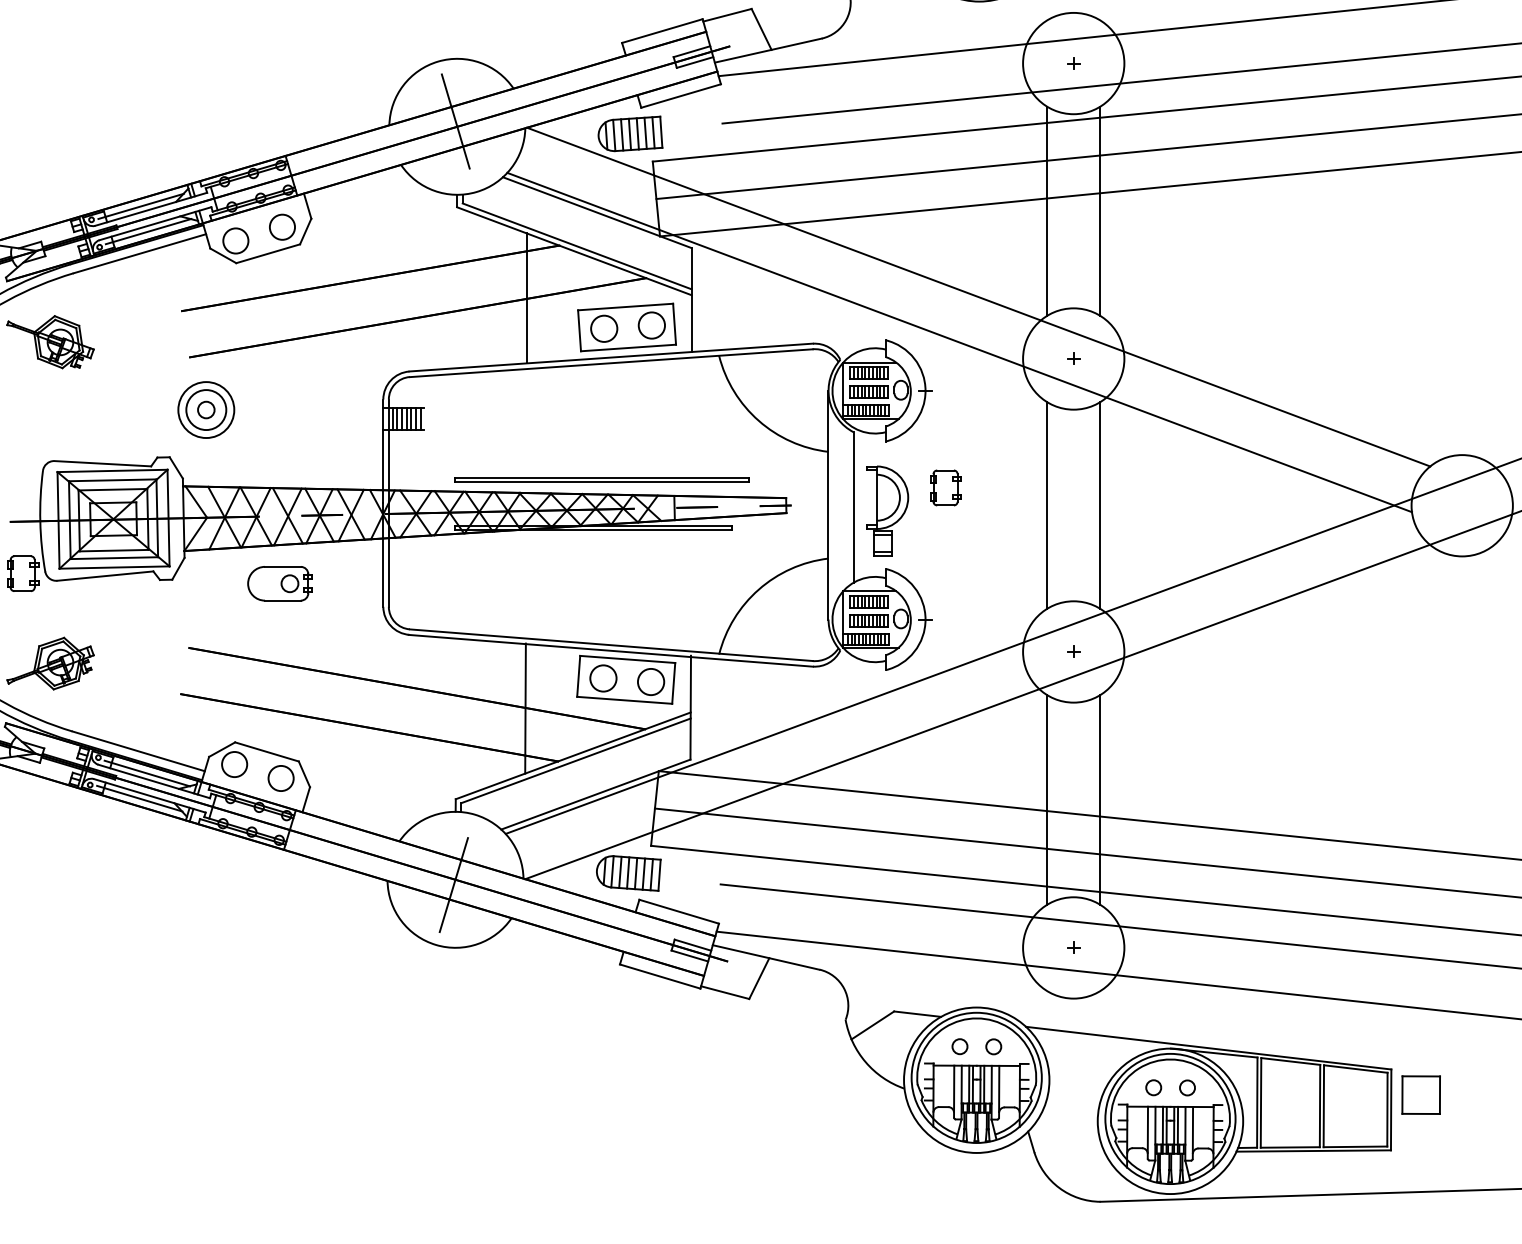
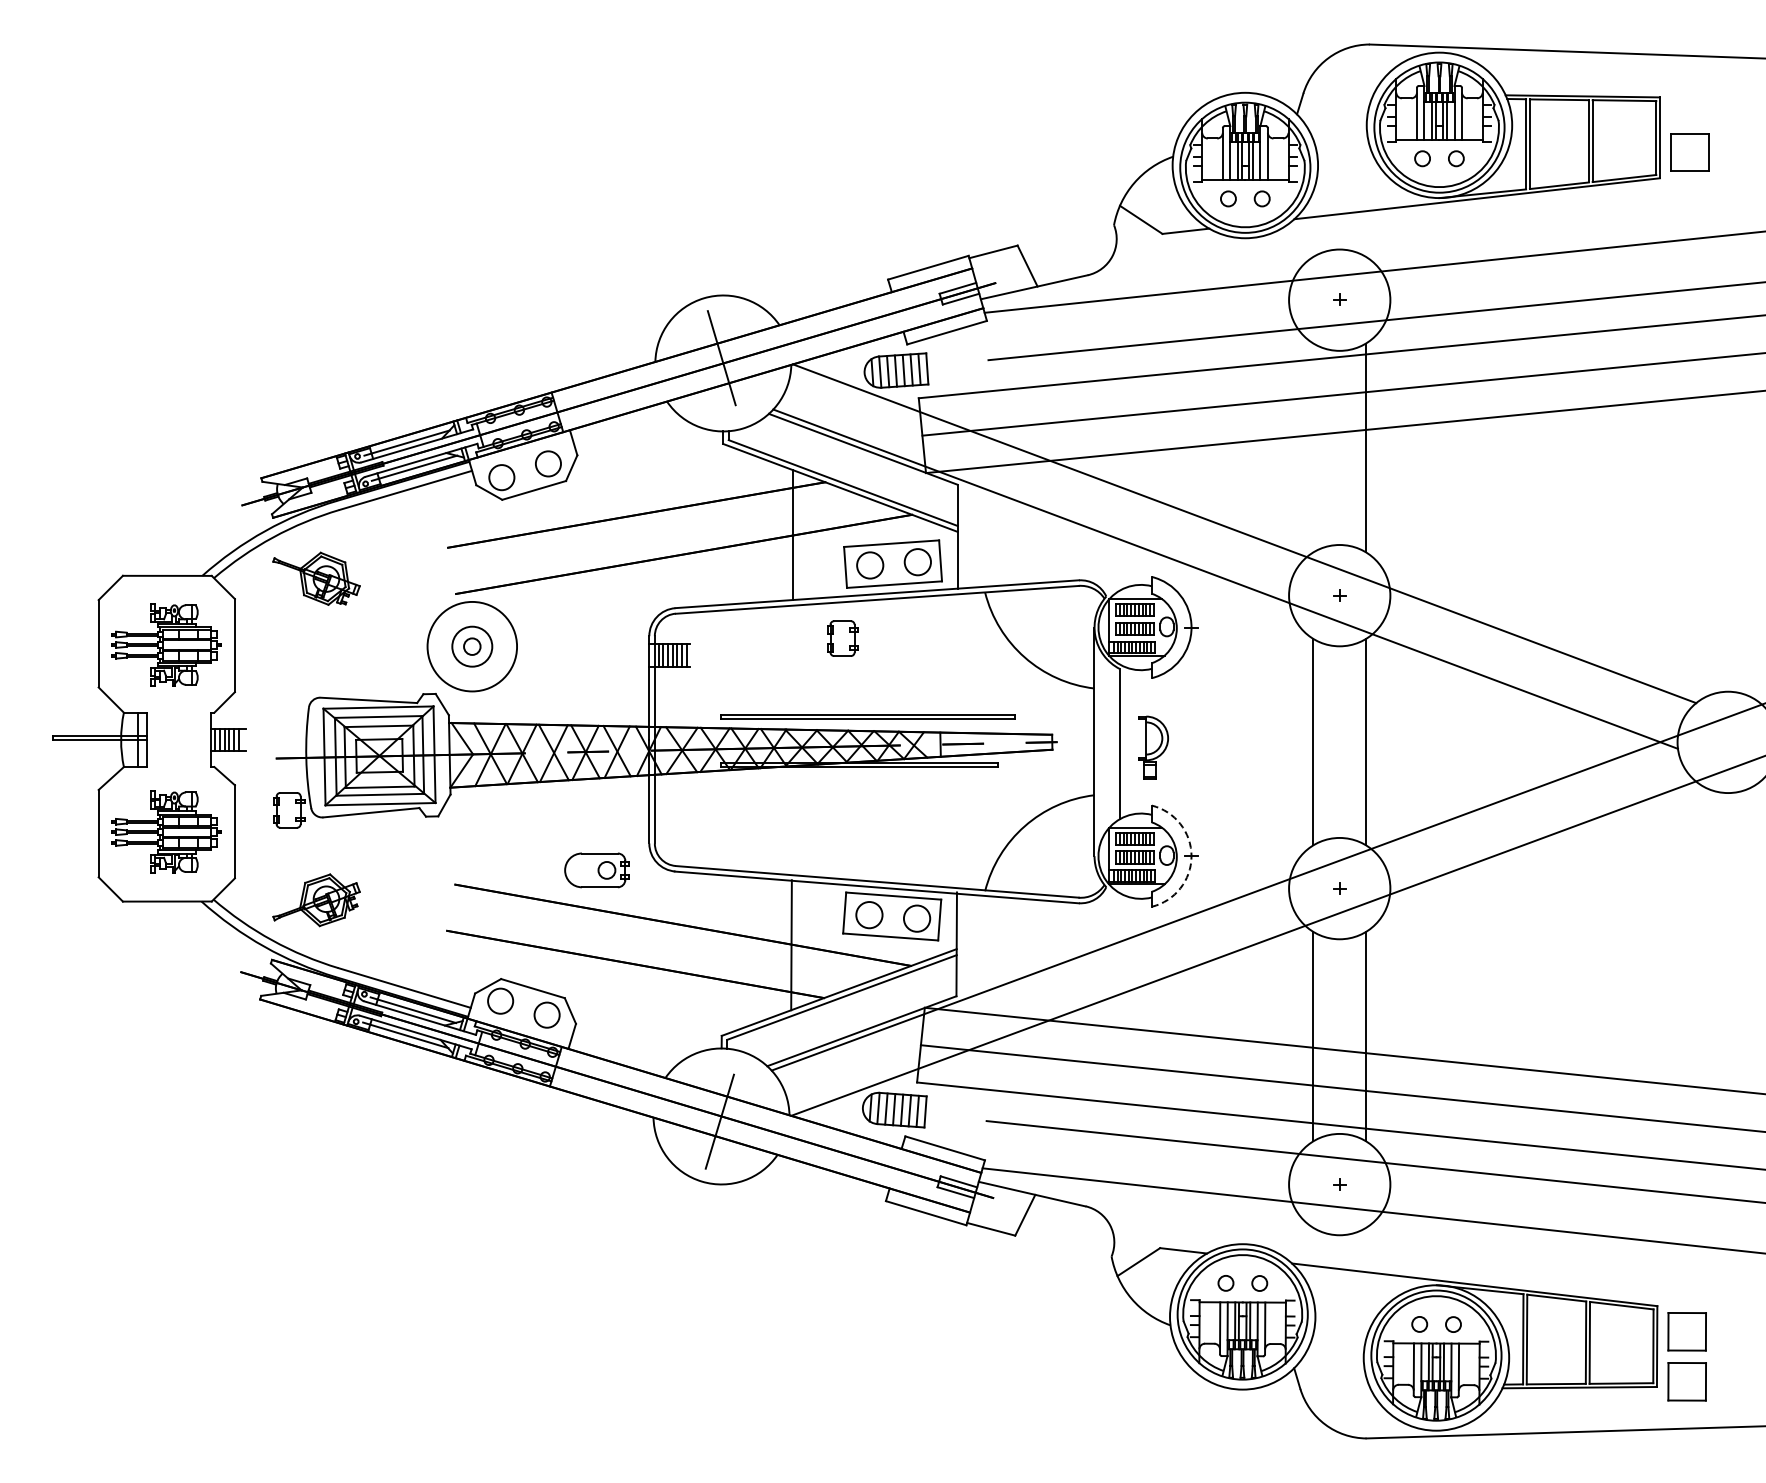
line: (1047, 210) -> (1313, 447), removed
circle: (206, 409) -> (472, 646), size x1.6
part: (945, 487) -> (842, 638), moved
part: (887, 510) -> (1153, 747), size x0.7
part: (279, 583) -> (596, 870), moved
arc: (925, 619) -> (1191, 856), solid -> dashed
part: (1420, 1144) -> (1686, 1381), added

